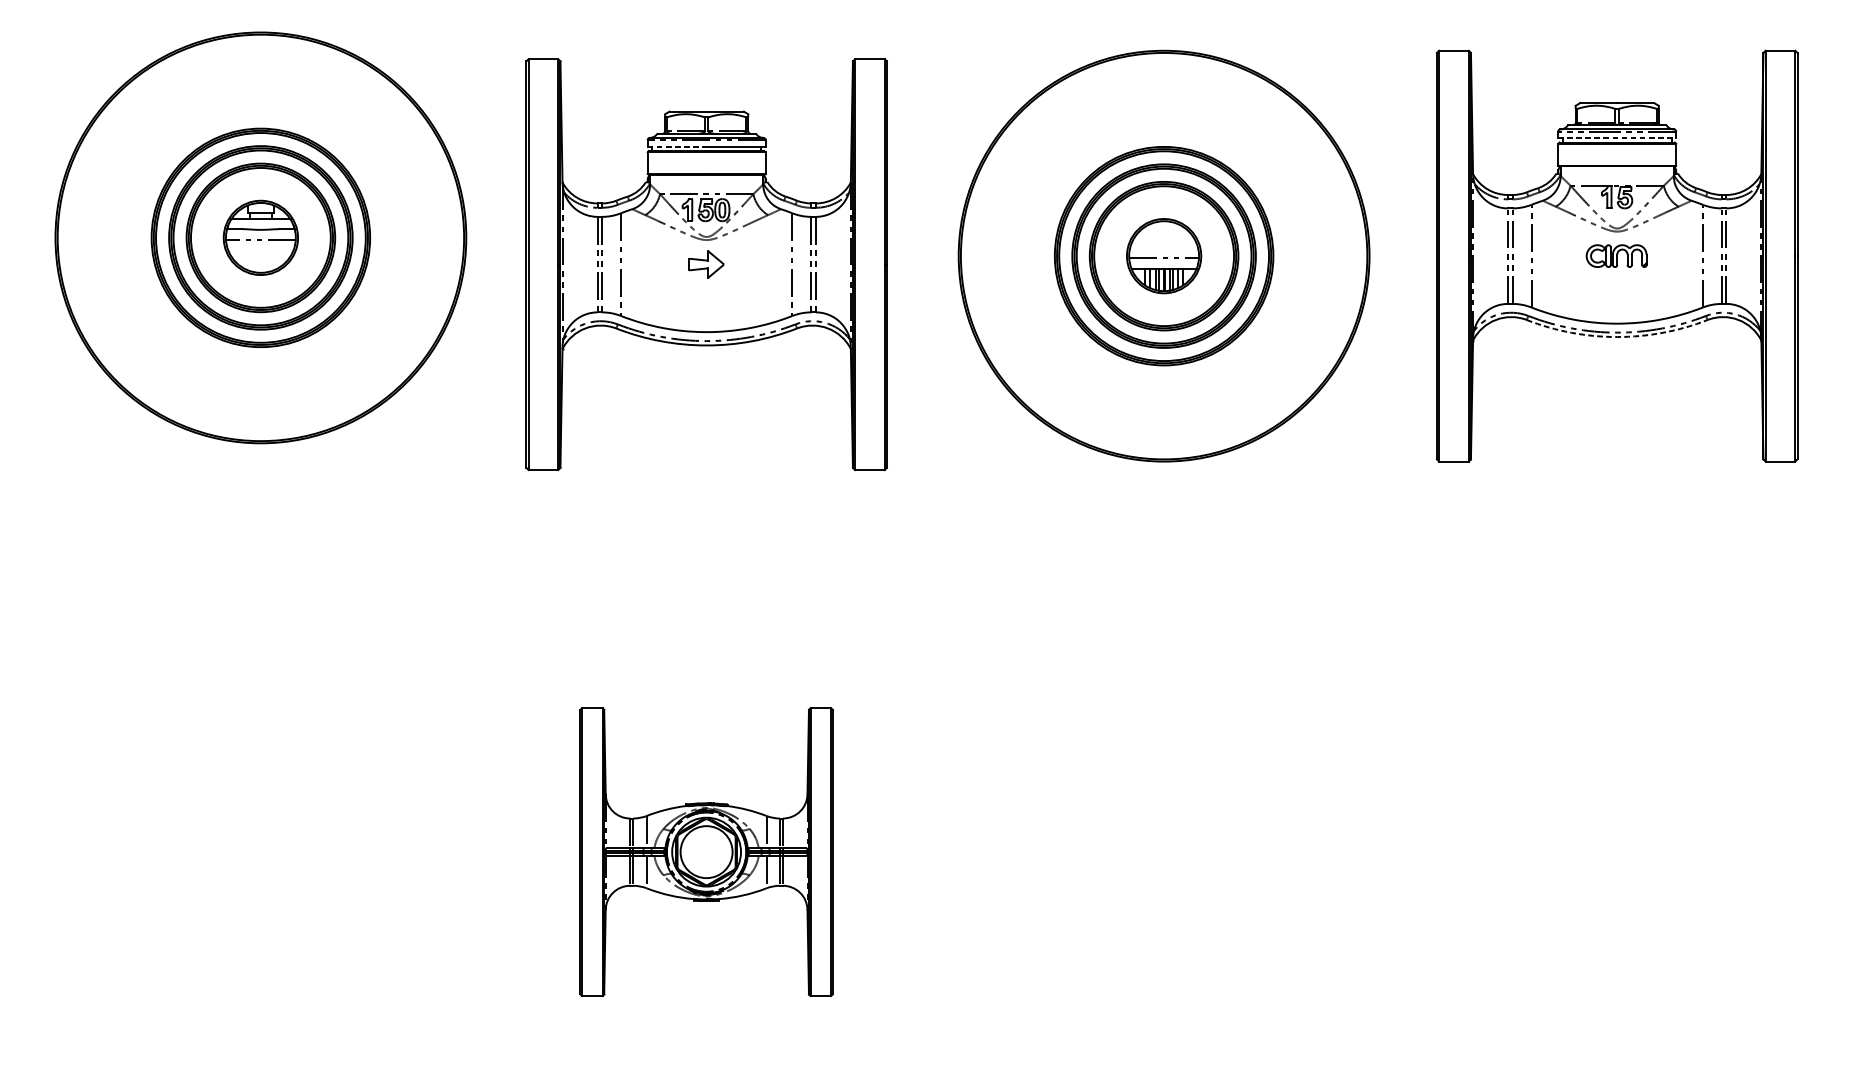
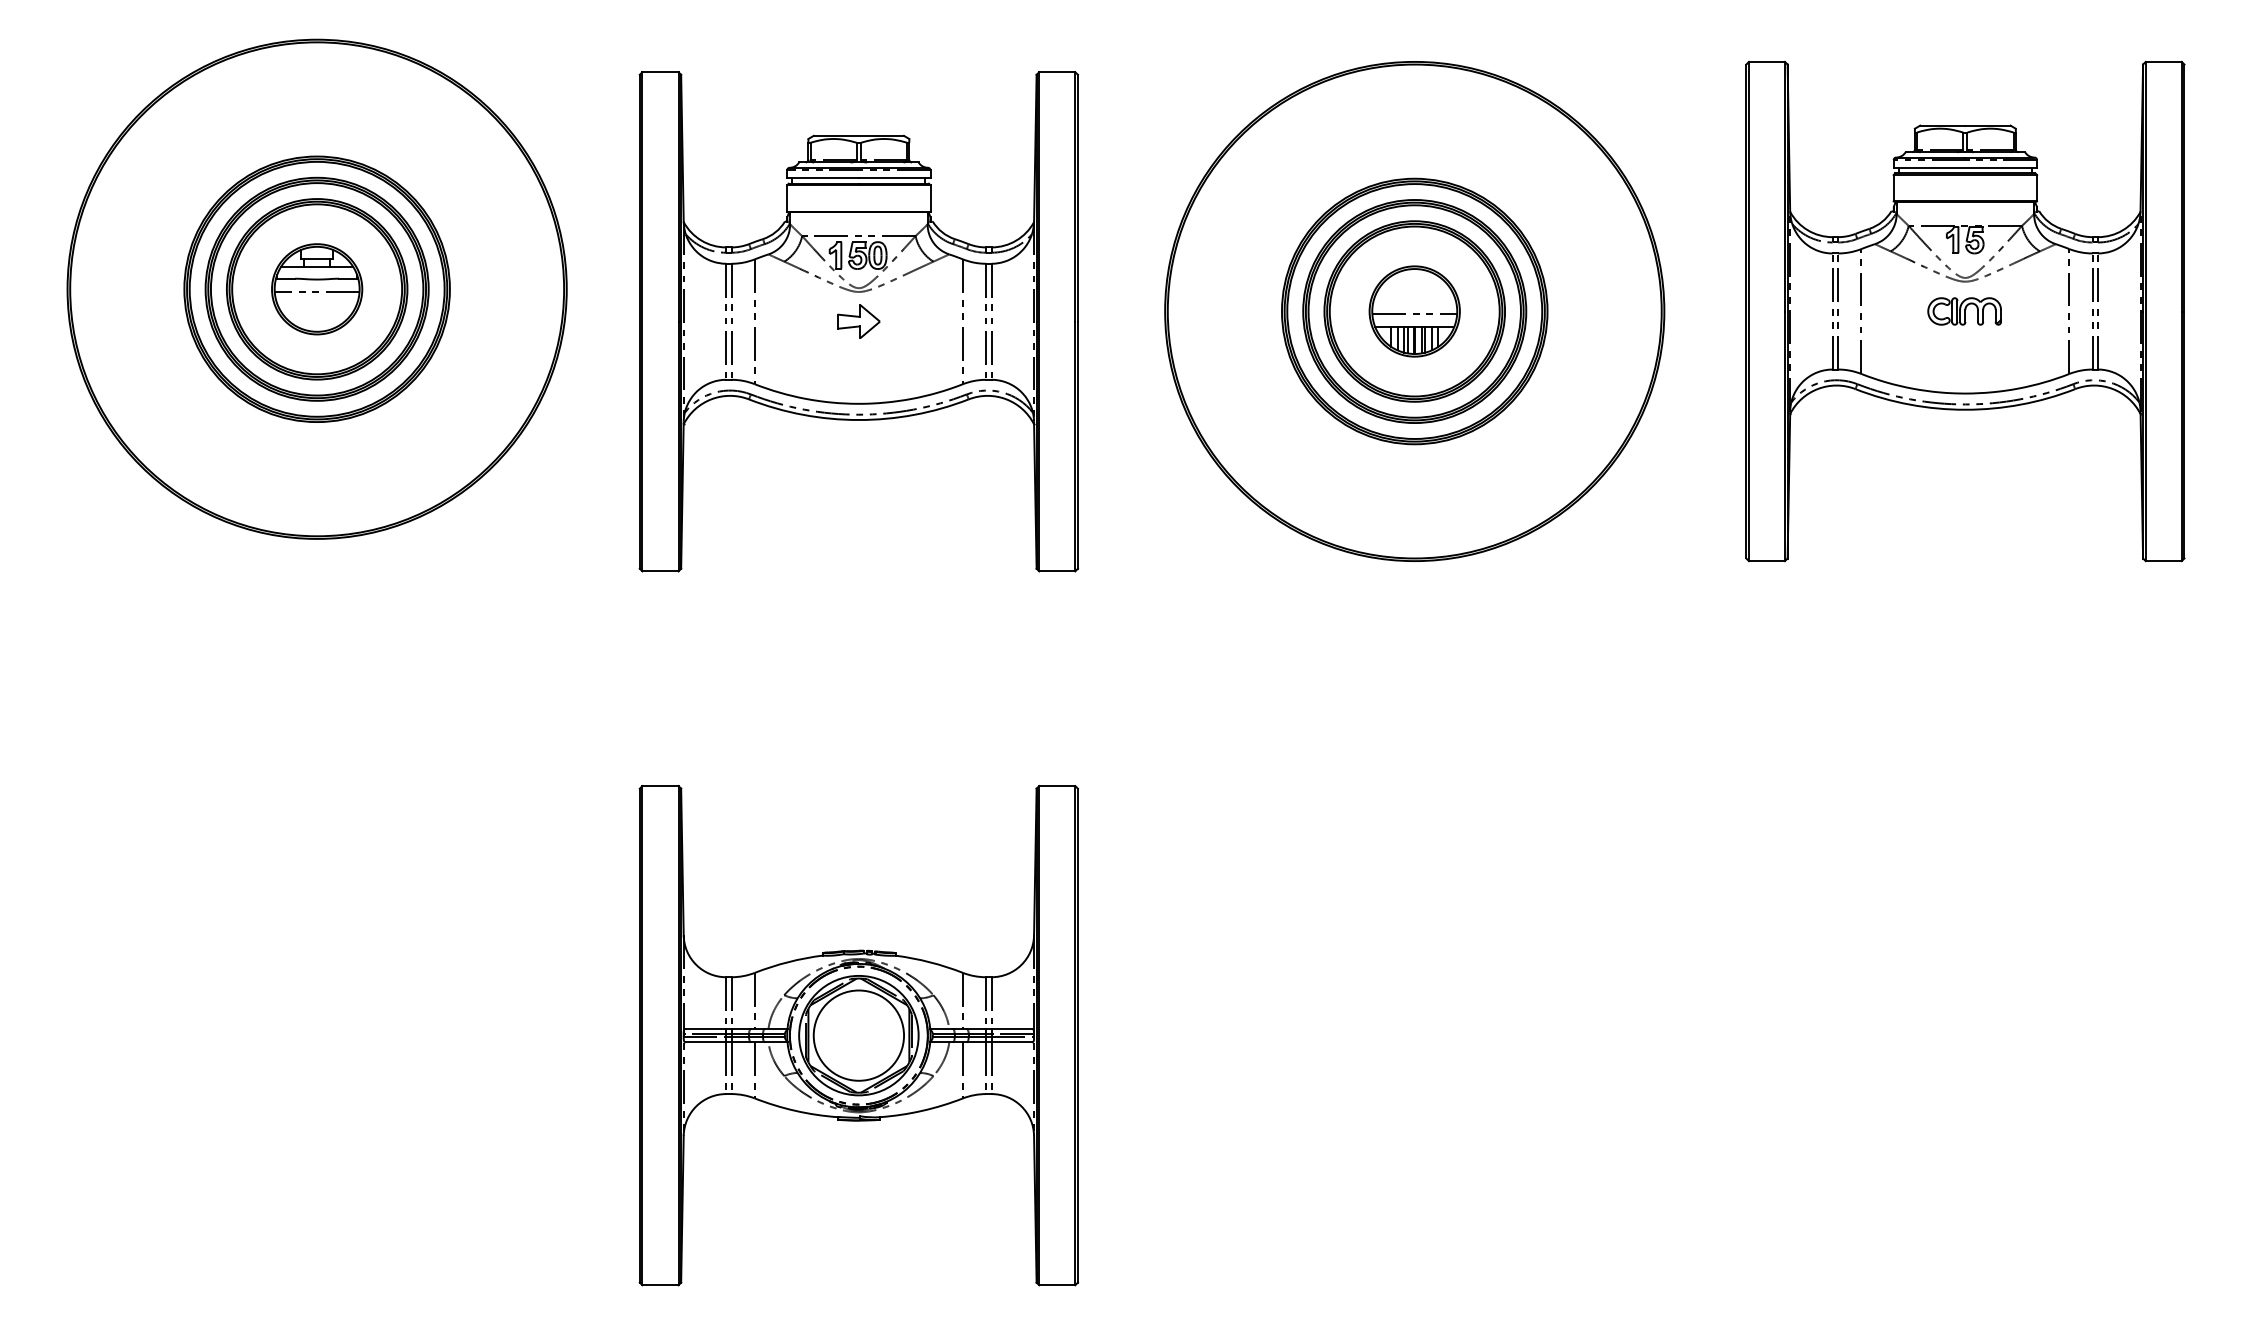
line: (1617, 138) -> (1965, 168), dashed -> solid
line: (677, 146) -> (823, 178), dashed -> solid
arc: (1617, 336) -> (1965, 409), dashed -> solid
part: (706, 851) -> (858, 1035), size x1.43

